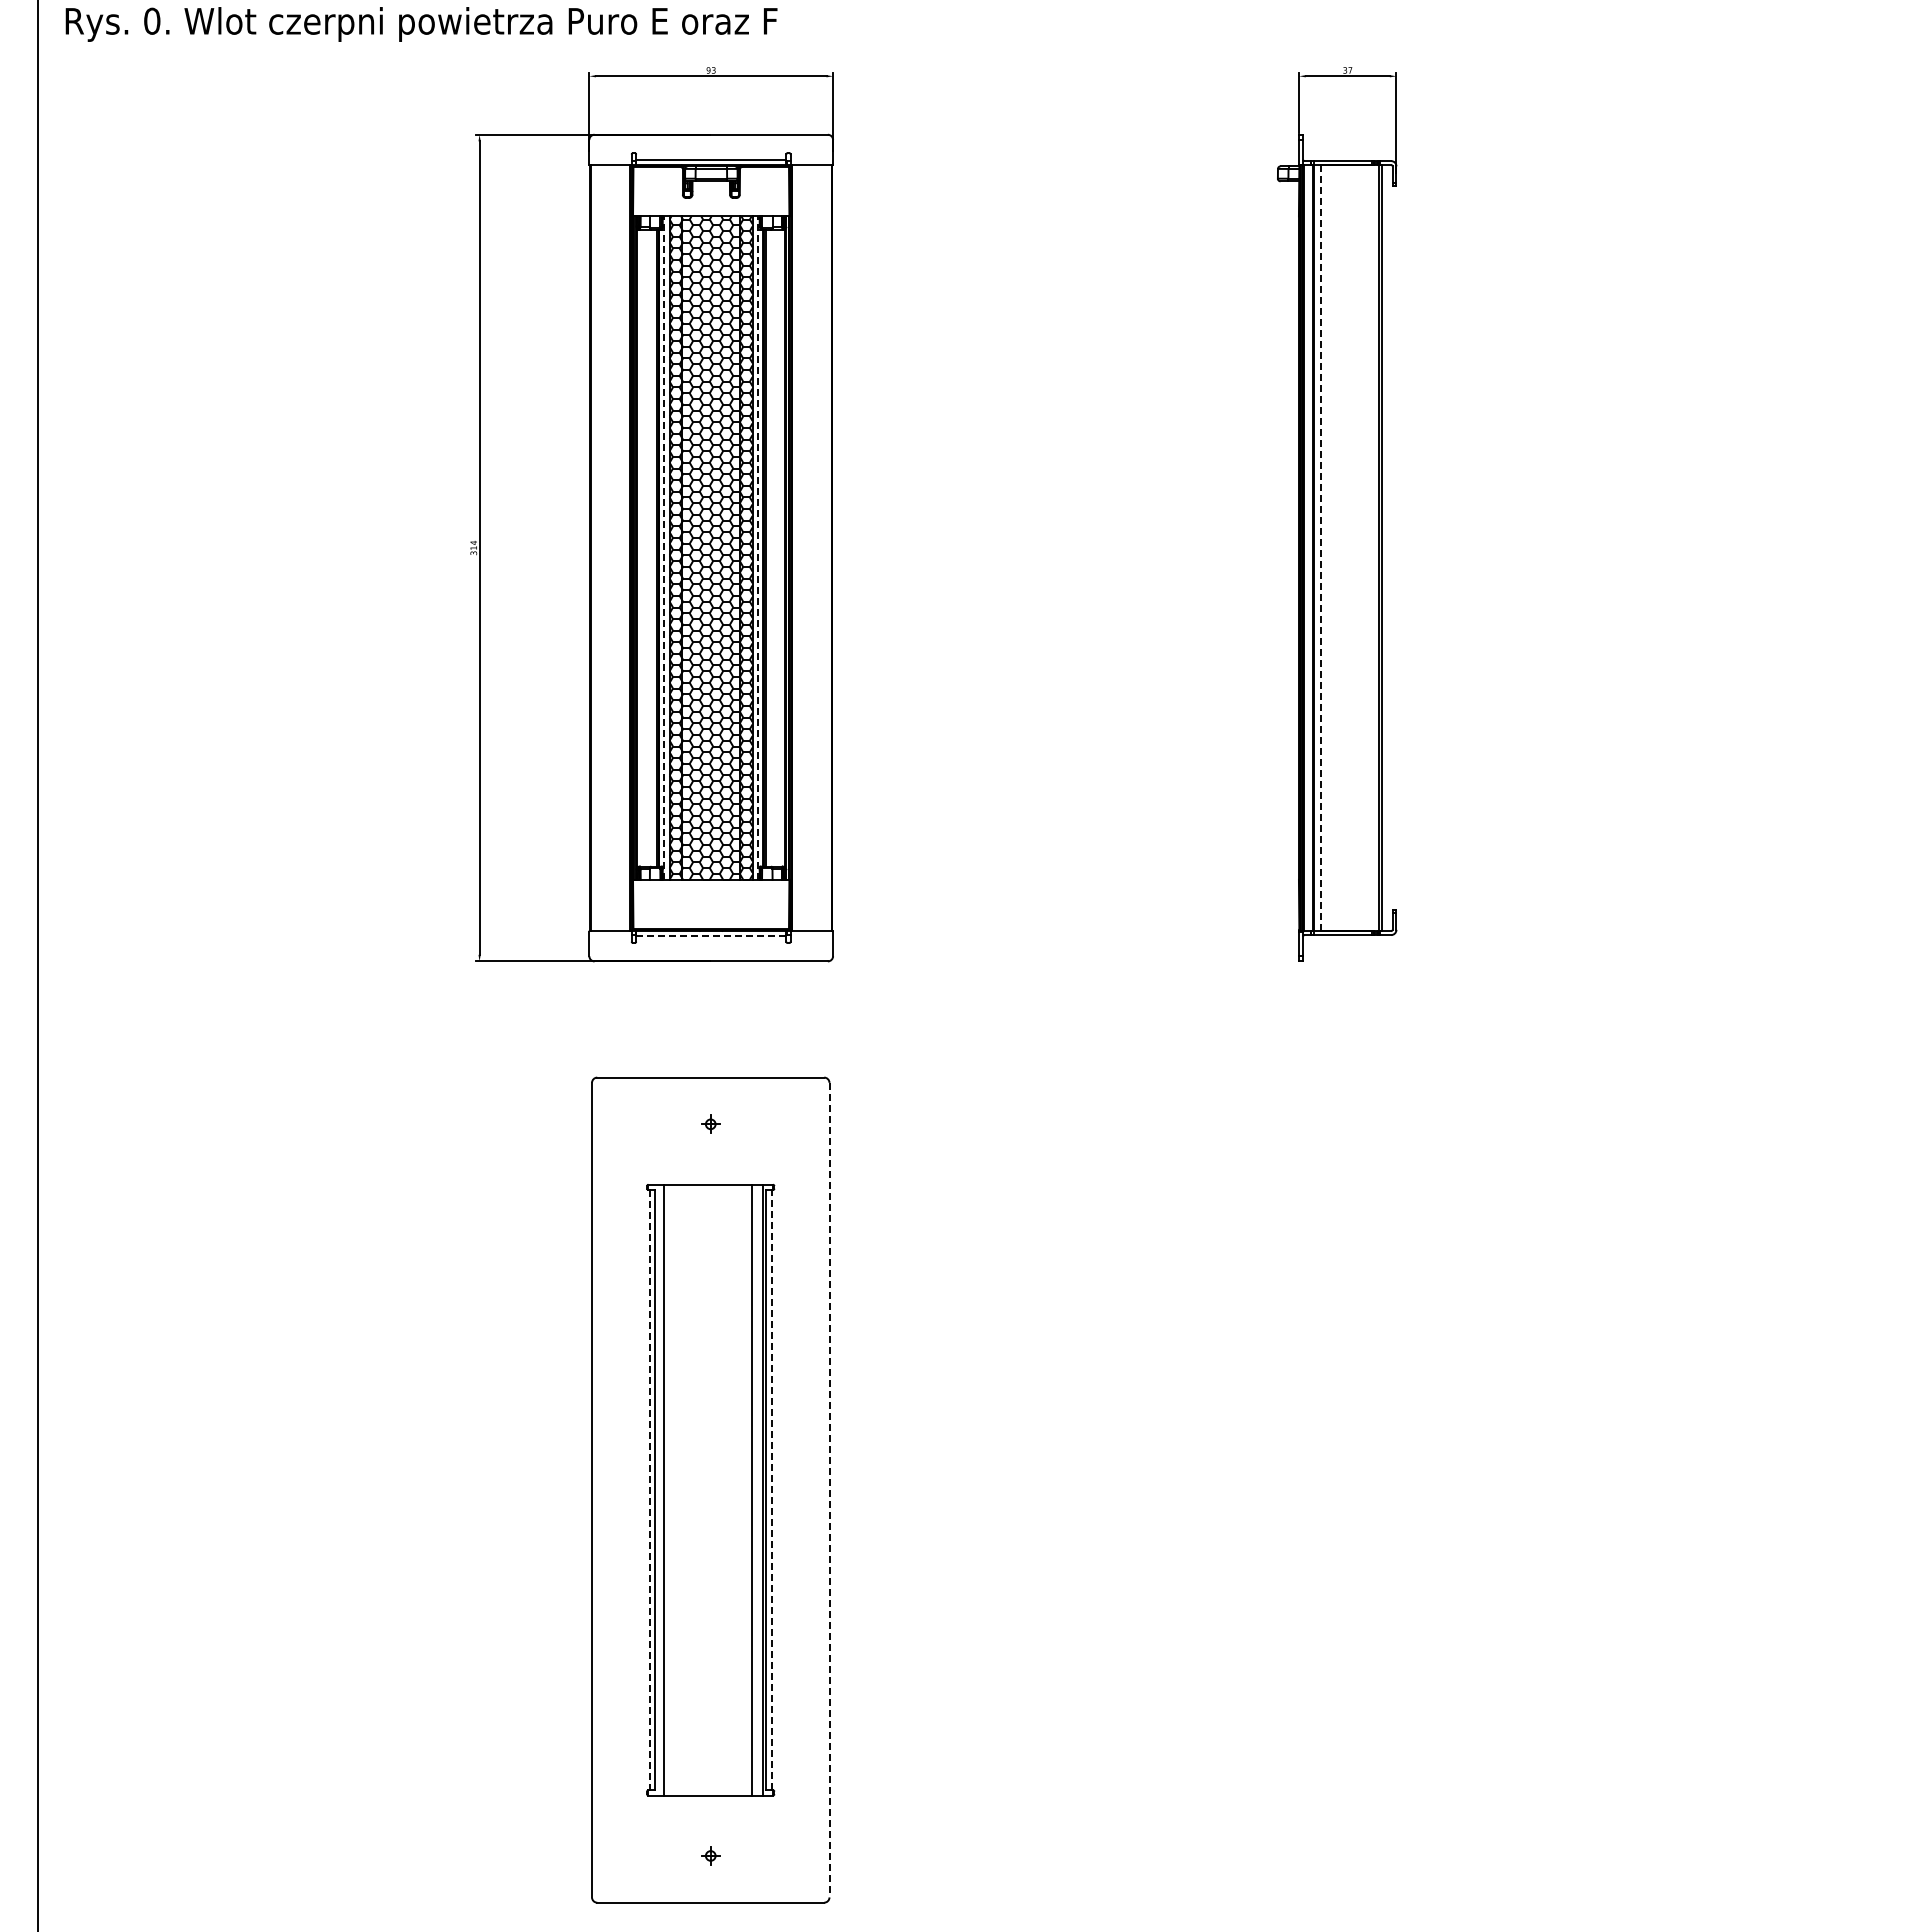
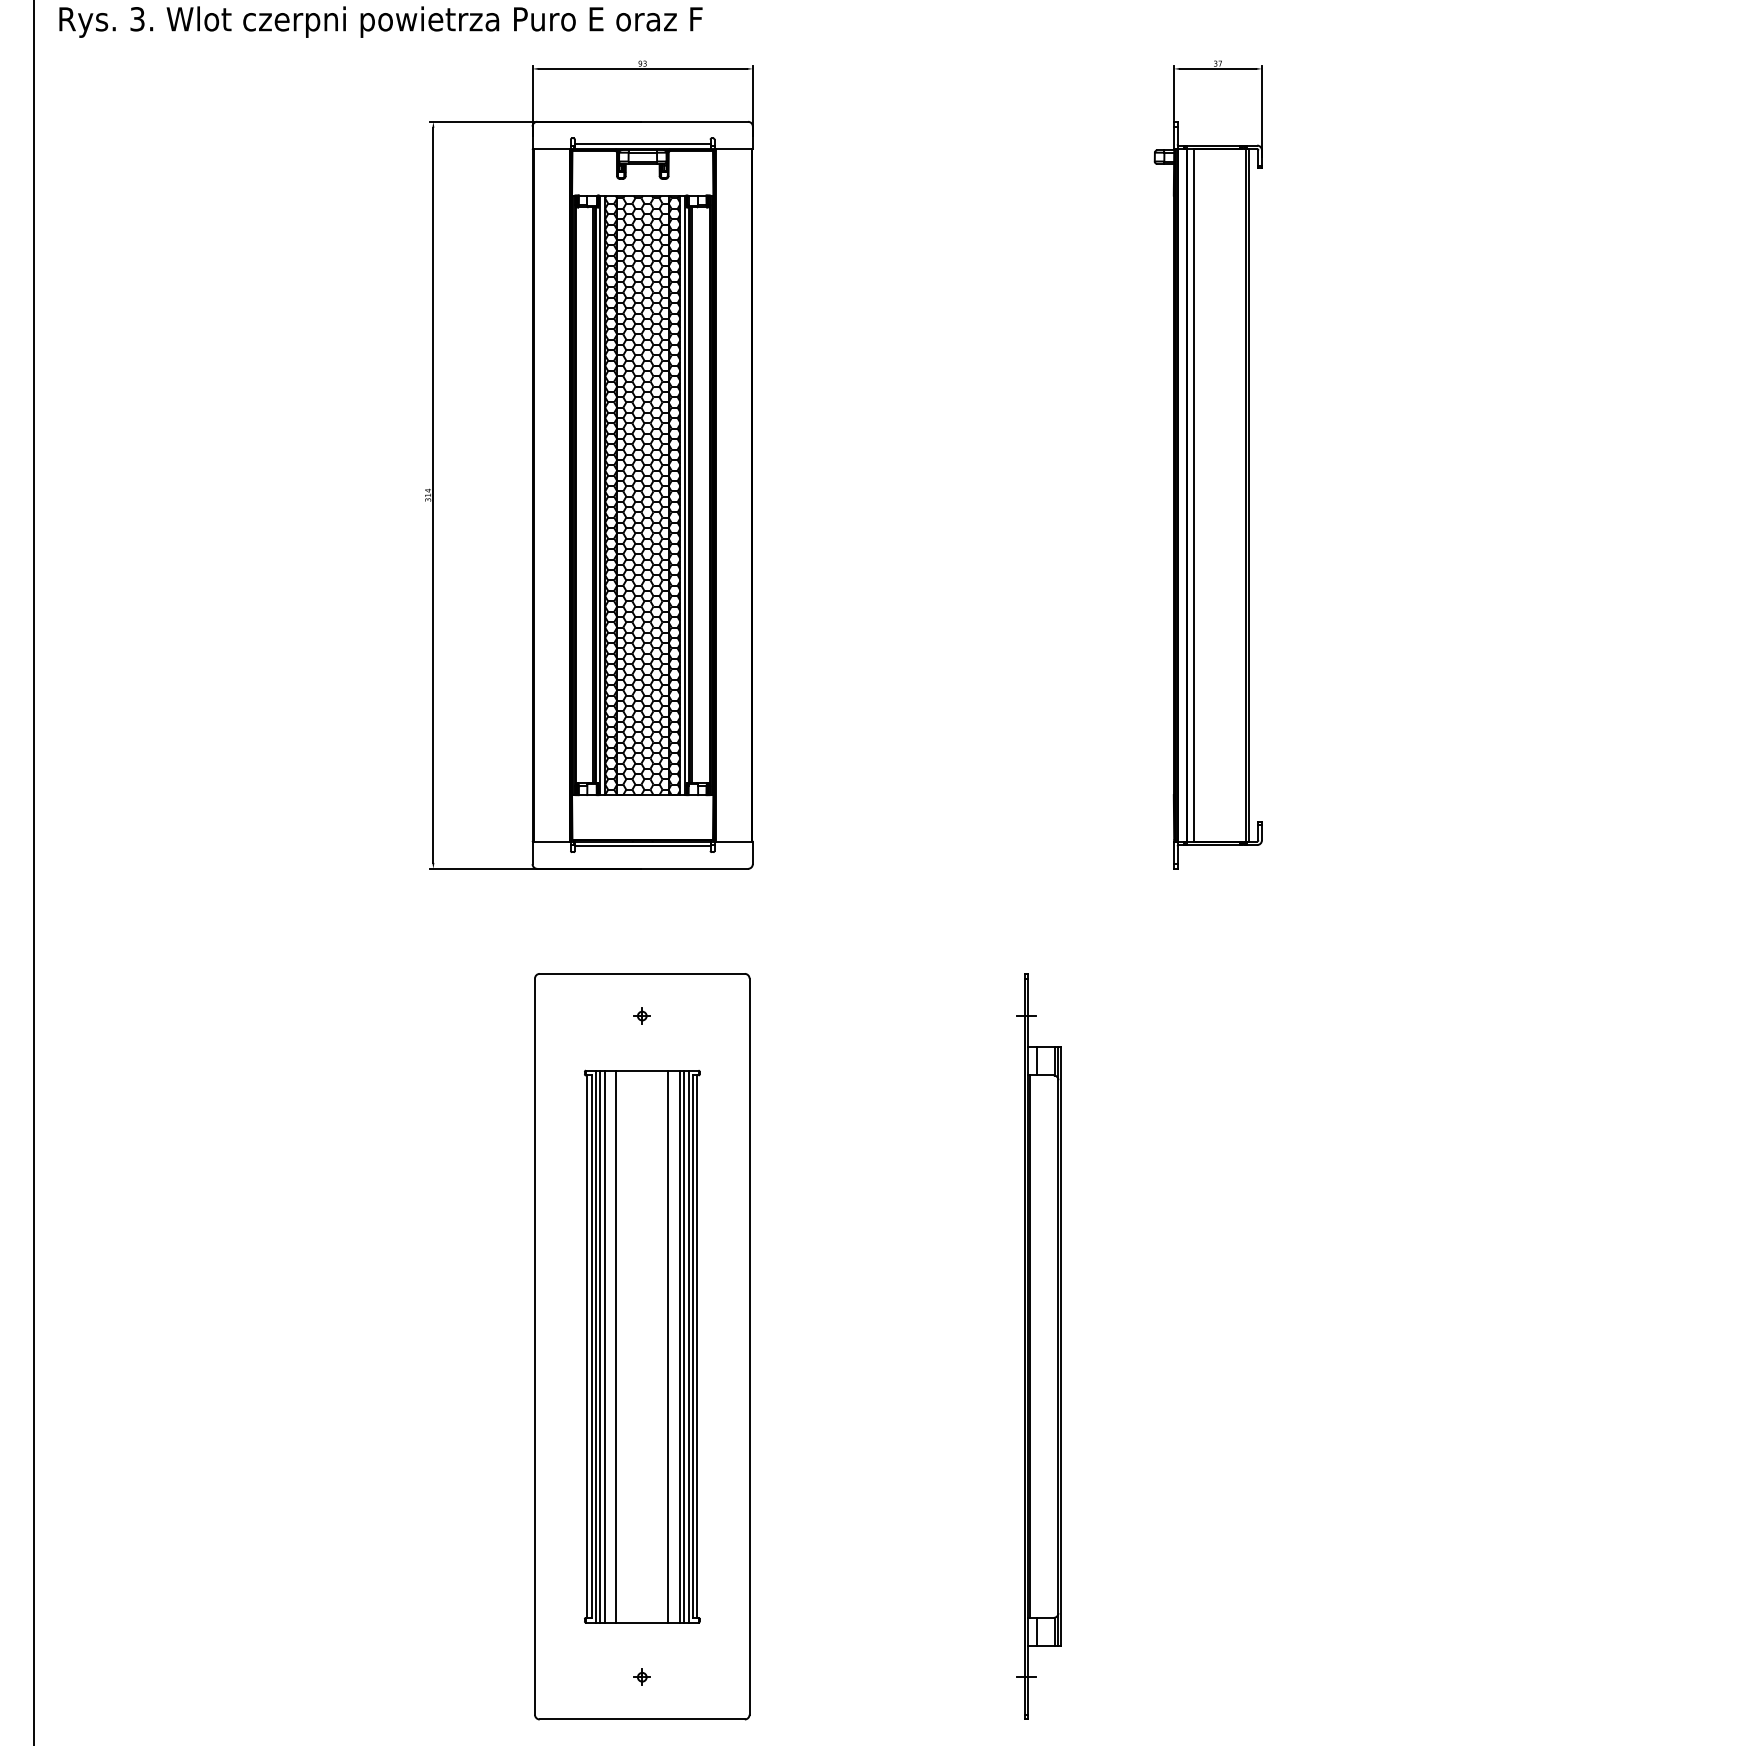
text: (152, 20) -> (137, 18), 0. -> 3.
line: (1321, 547) -> (1194, 494), dashed -> solid
line: (664, 548) -> (600, 495), dashed -> solid
line: (757, 548) -> (684, 495), dashed -> solid
line: (711, 936) -> (642, 846), dashed -> solid
line: (659, 1489) -> (595, 1346), added
line: (669, 1489) -> (605, 1346), added
line: (682, 1489) -> (616, 1346), added
line: (739, 1489) -> (668, 1346), added
line: (757, 1489) -> (684, 1346), added
line: (771, 1489) -> (697, 1346), dashed -> solid
line: (649, 1490) -> (586, 1346), dashed -> solid
line: (829, 1490) -> (749, 1346), dashed -> solid
part: (1149, 1490) -> (1038, 1346), added

